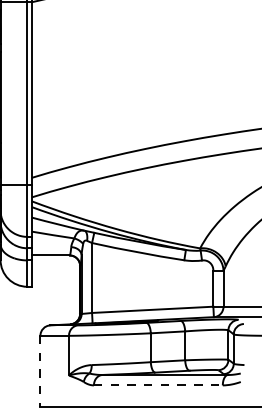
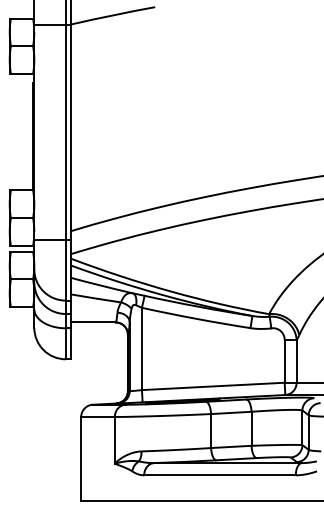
line: (40, 371) -> (81, 458), dashed -> solid
line: (158, 385) -> (220, 475), dashed -> solid

